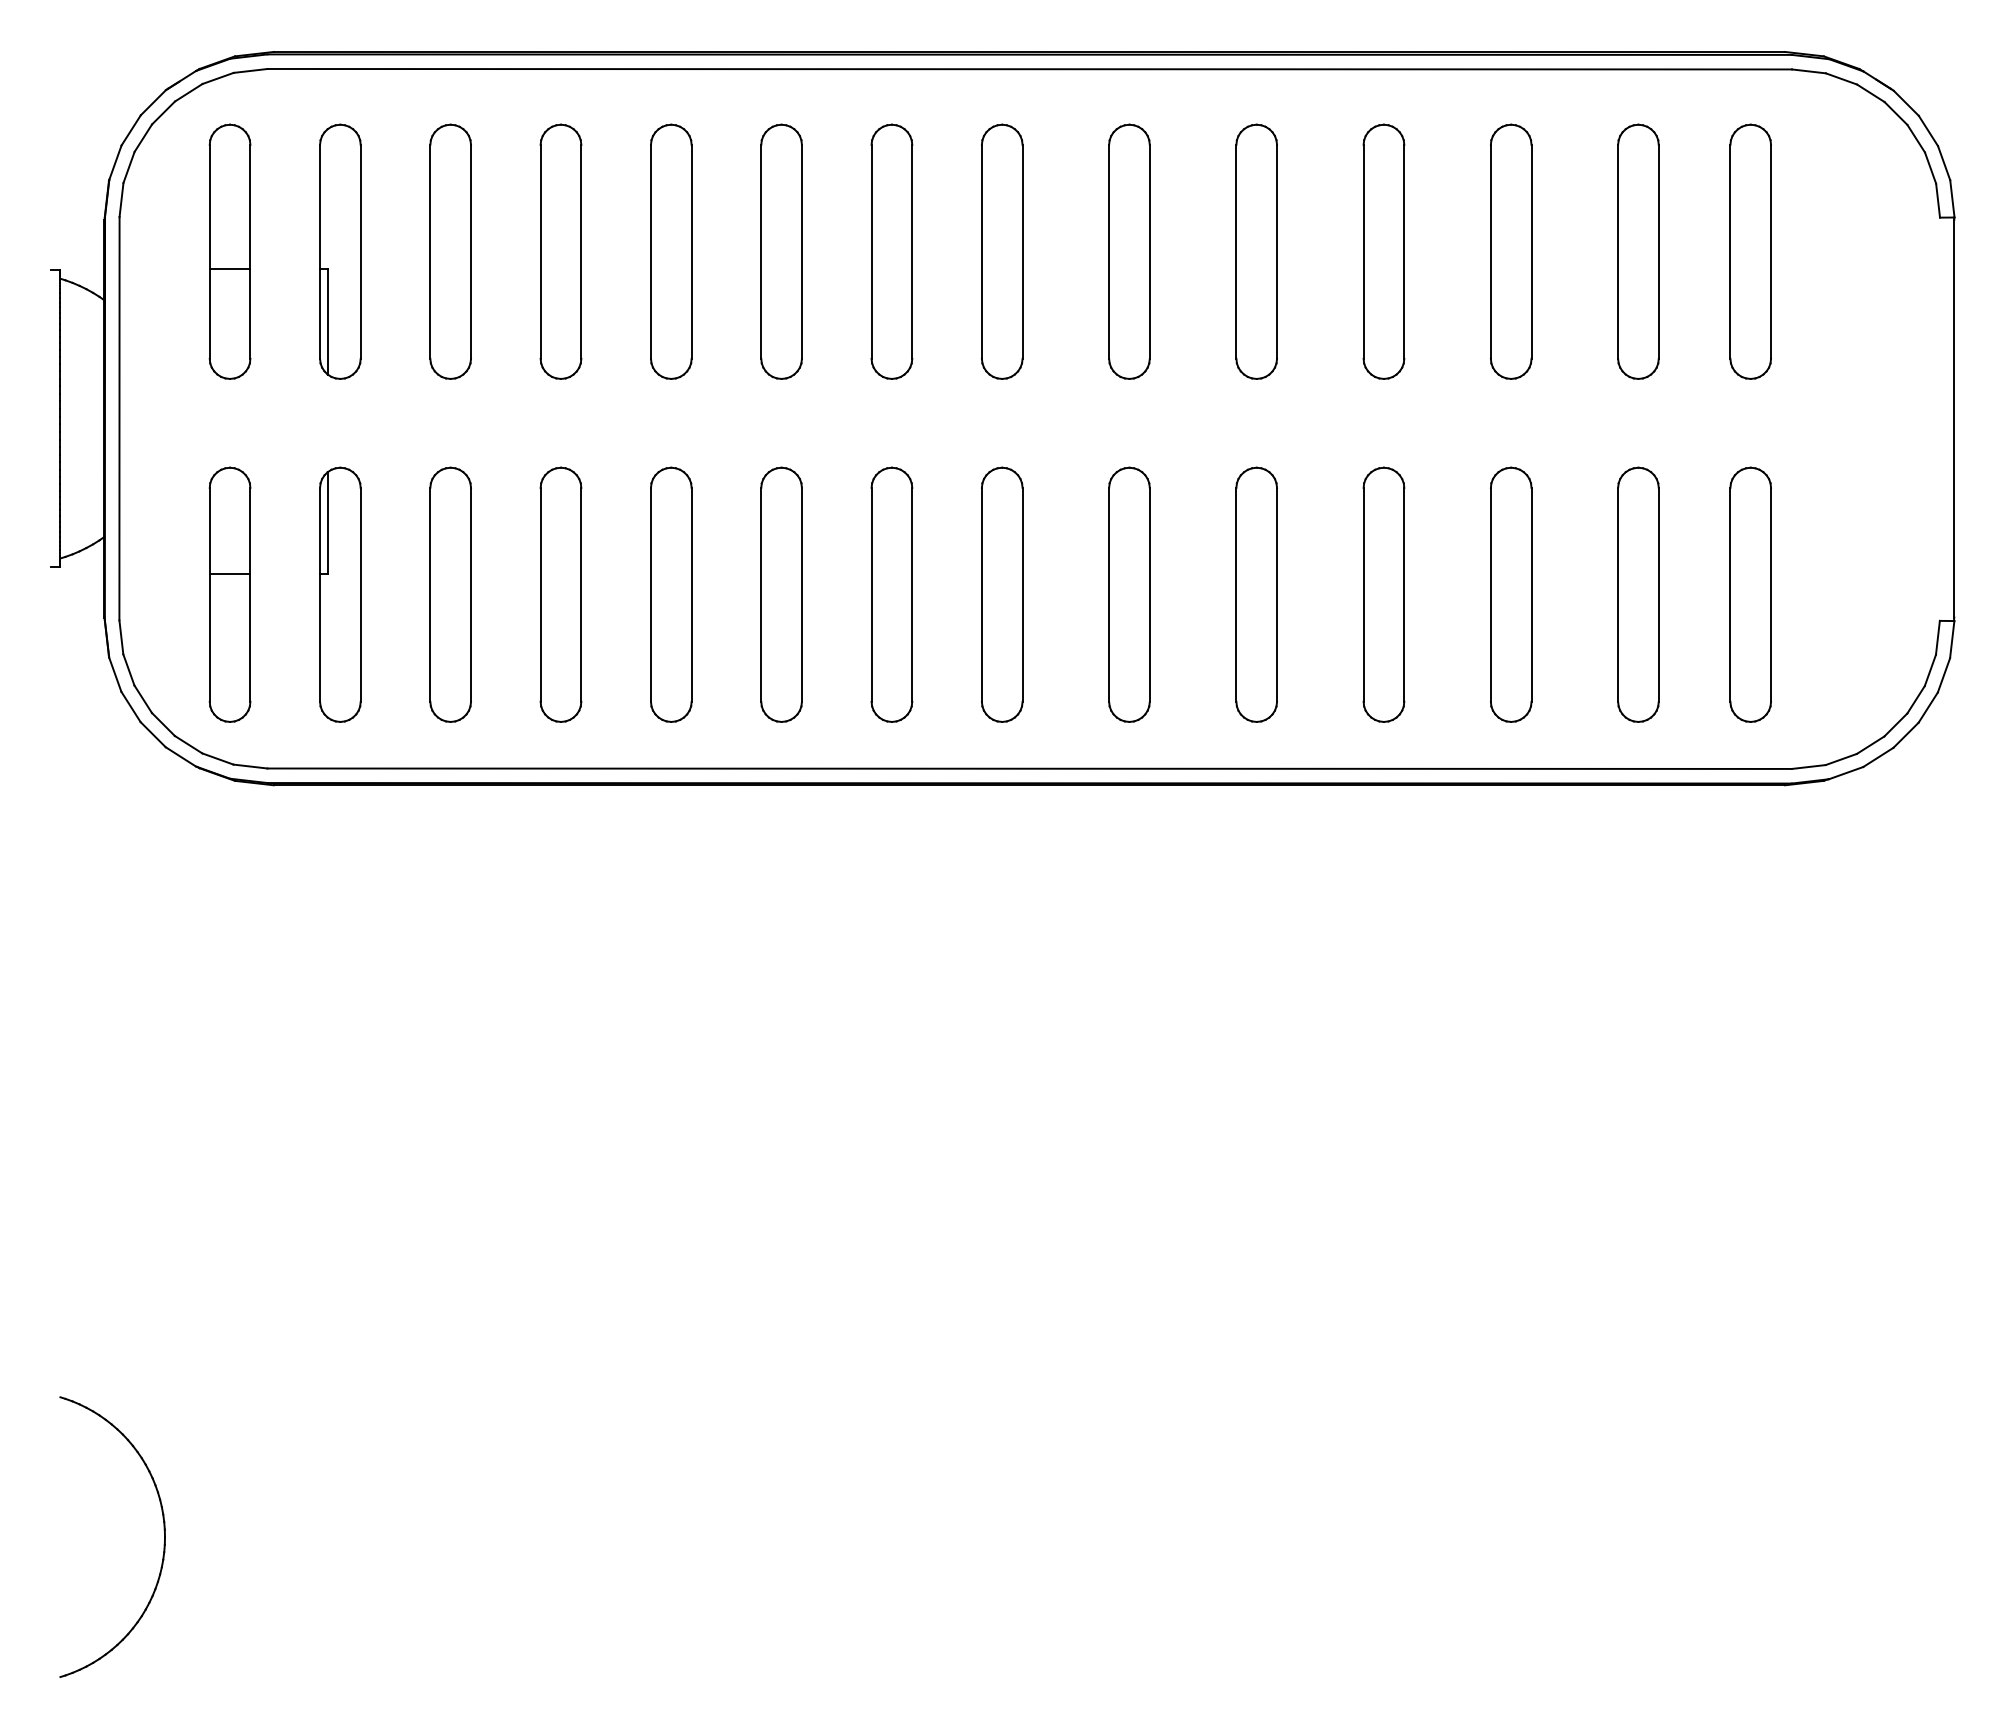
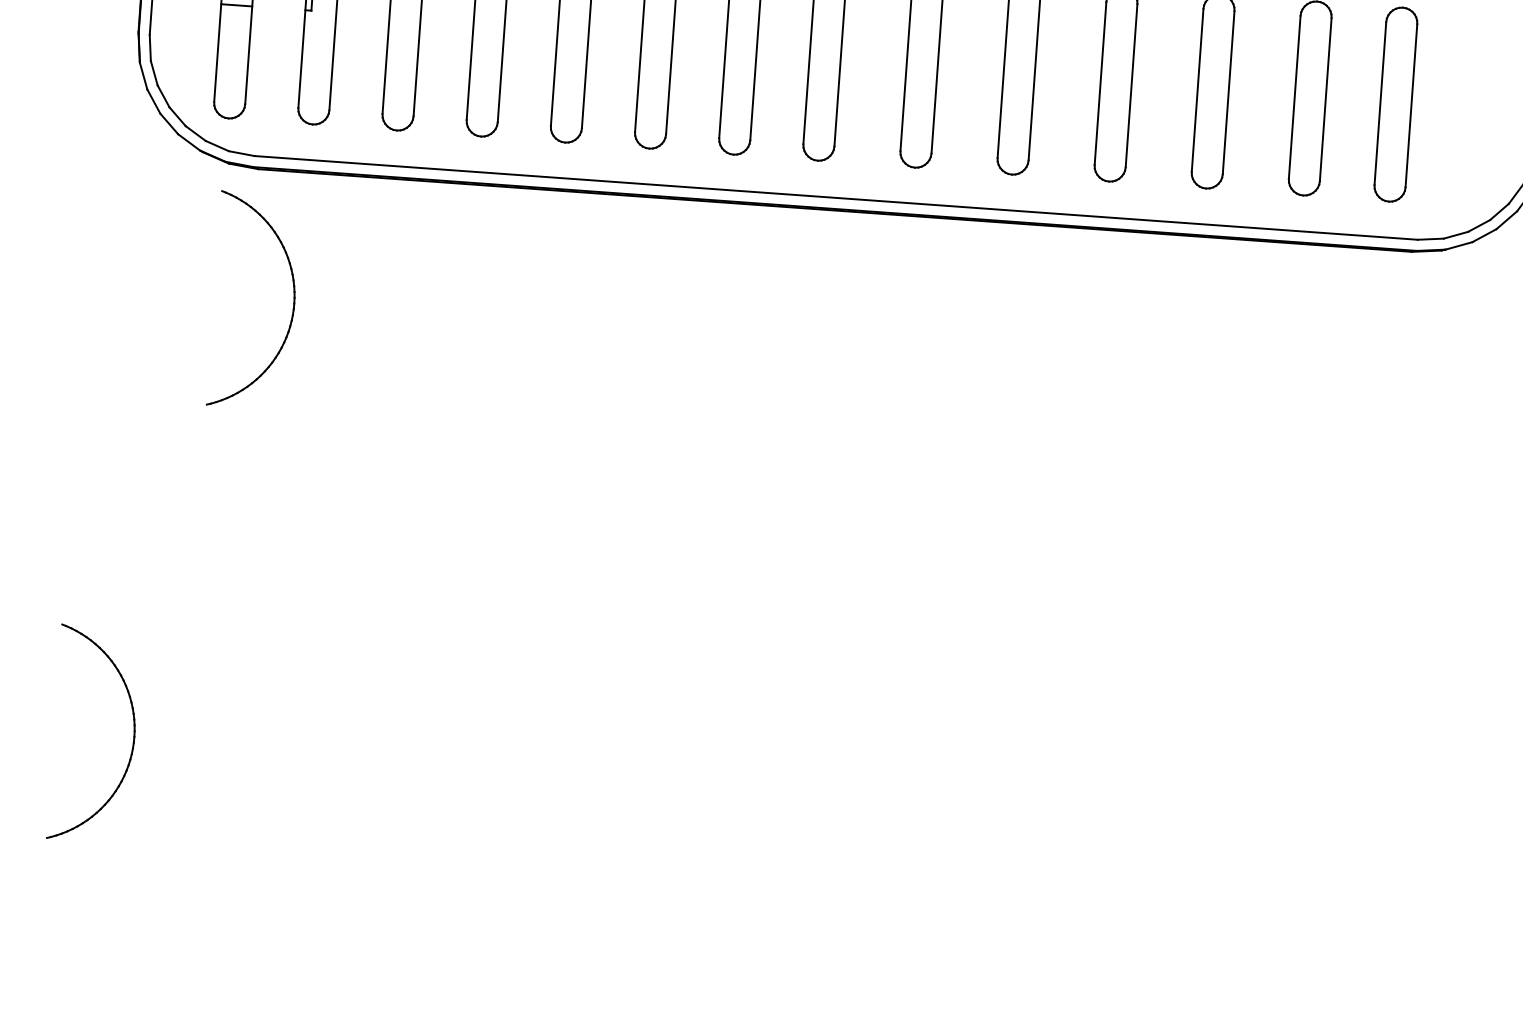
part: (331, 950) -> (293, 298), added

